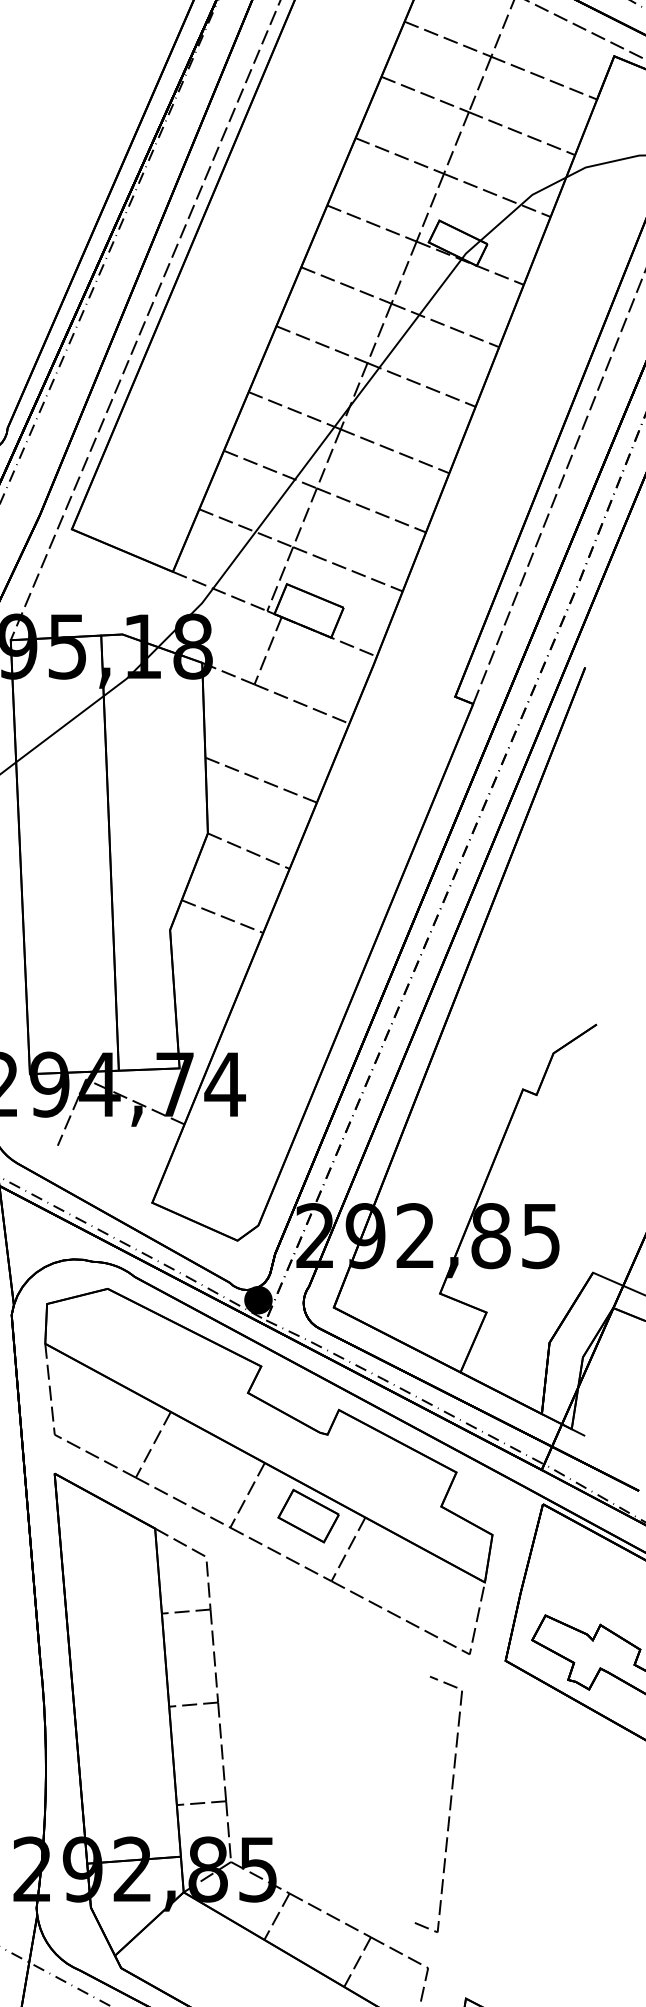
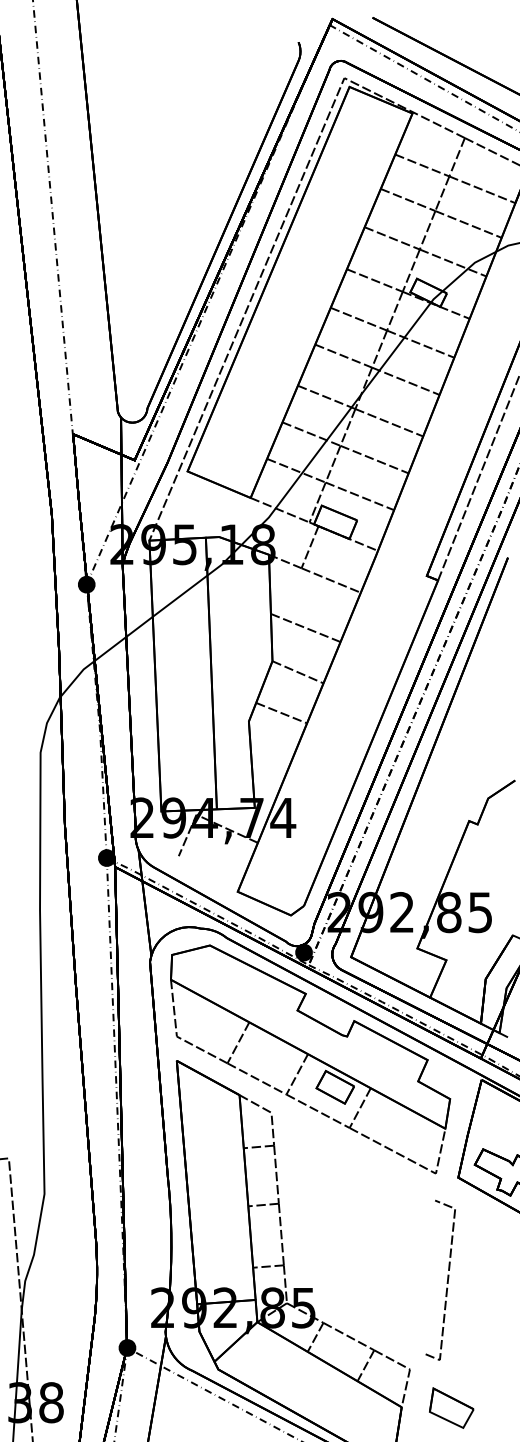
line: (448, 1807) -> (446, 1282), moved

